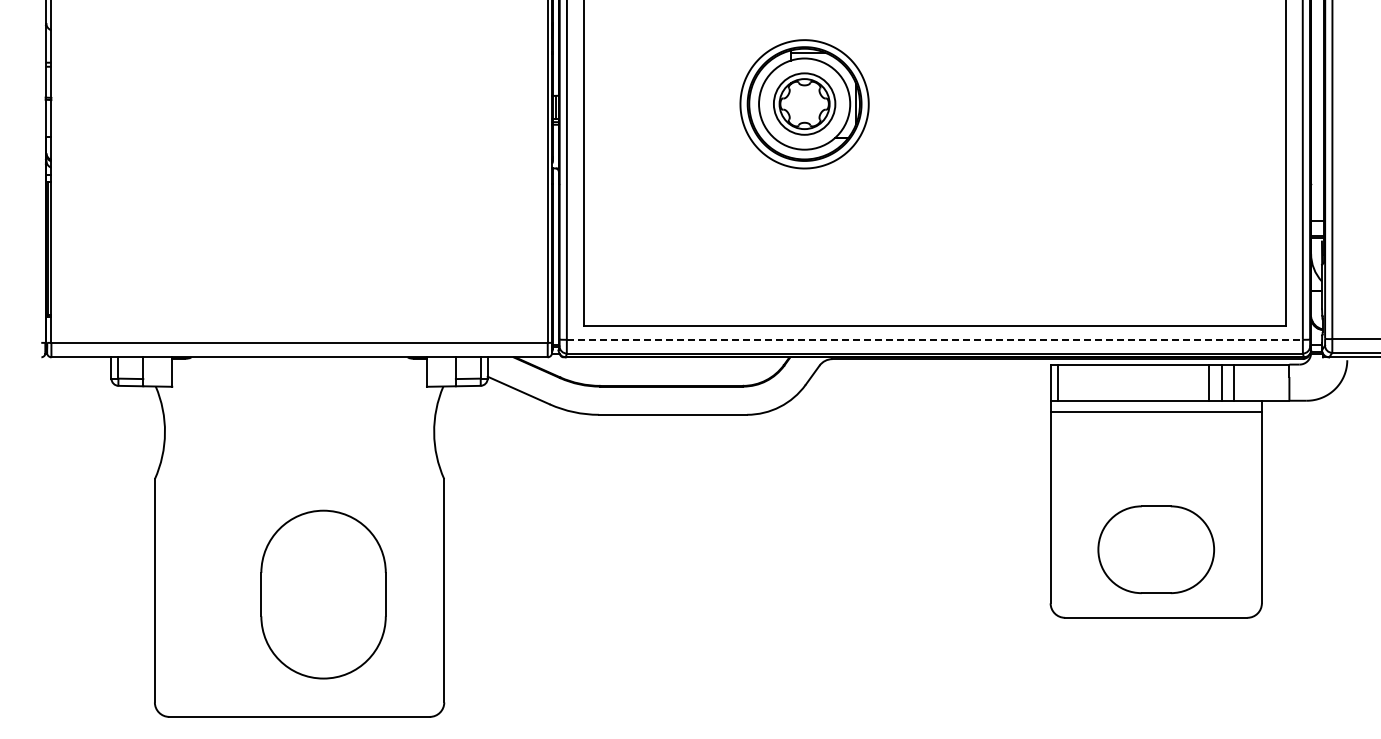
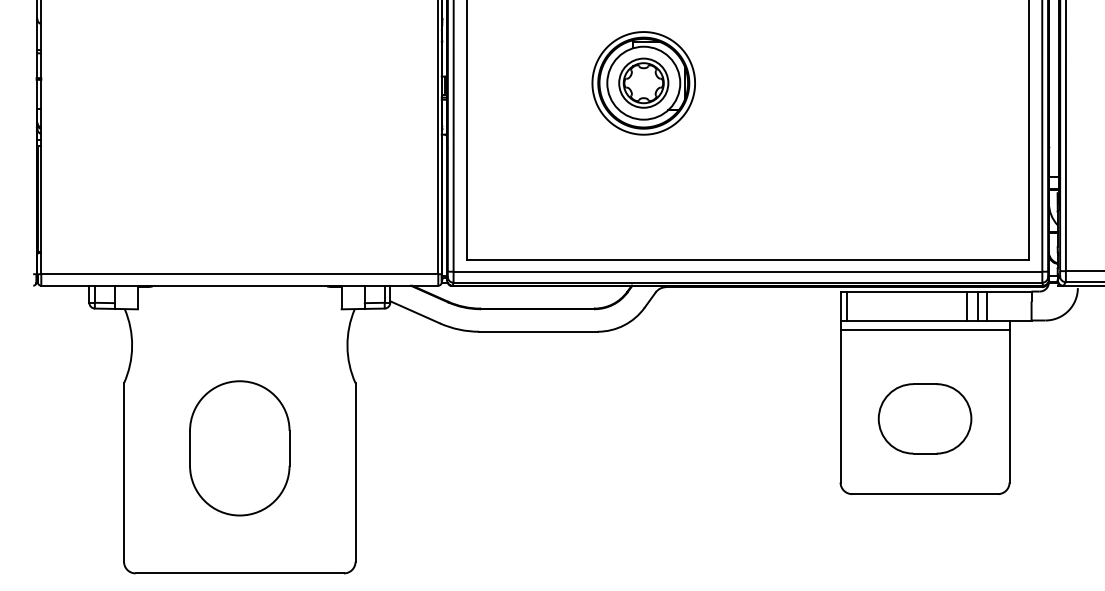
line: (934, 339) -> (747, 271), dashed -> solid
part: (1156, 549) -> (925, 418), moved
part: (323, 594) -> (239, 448), moved

